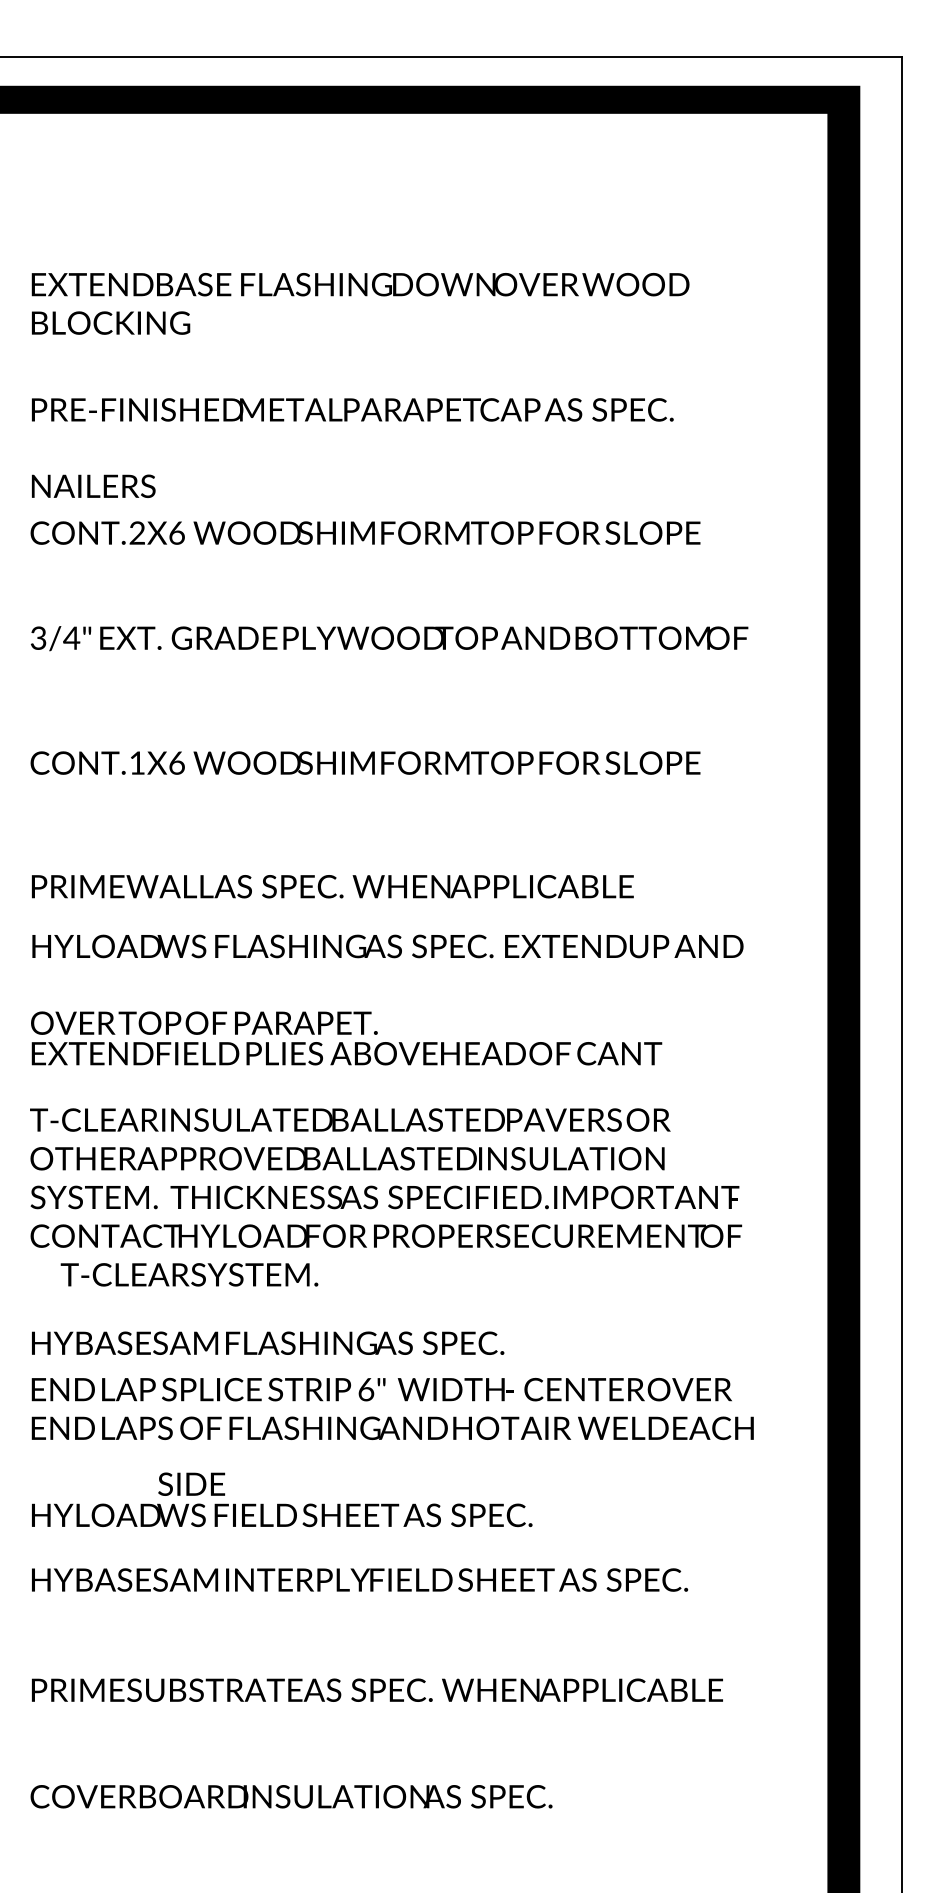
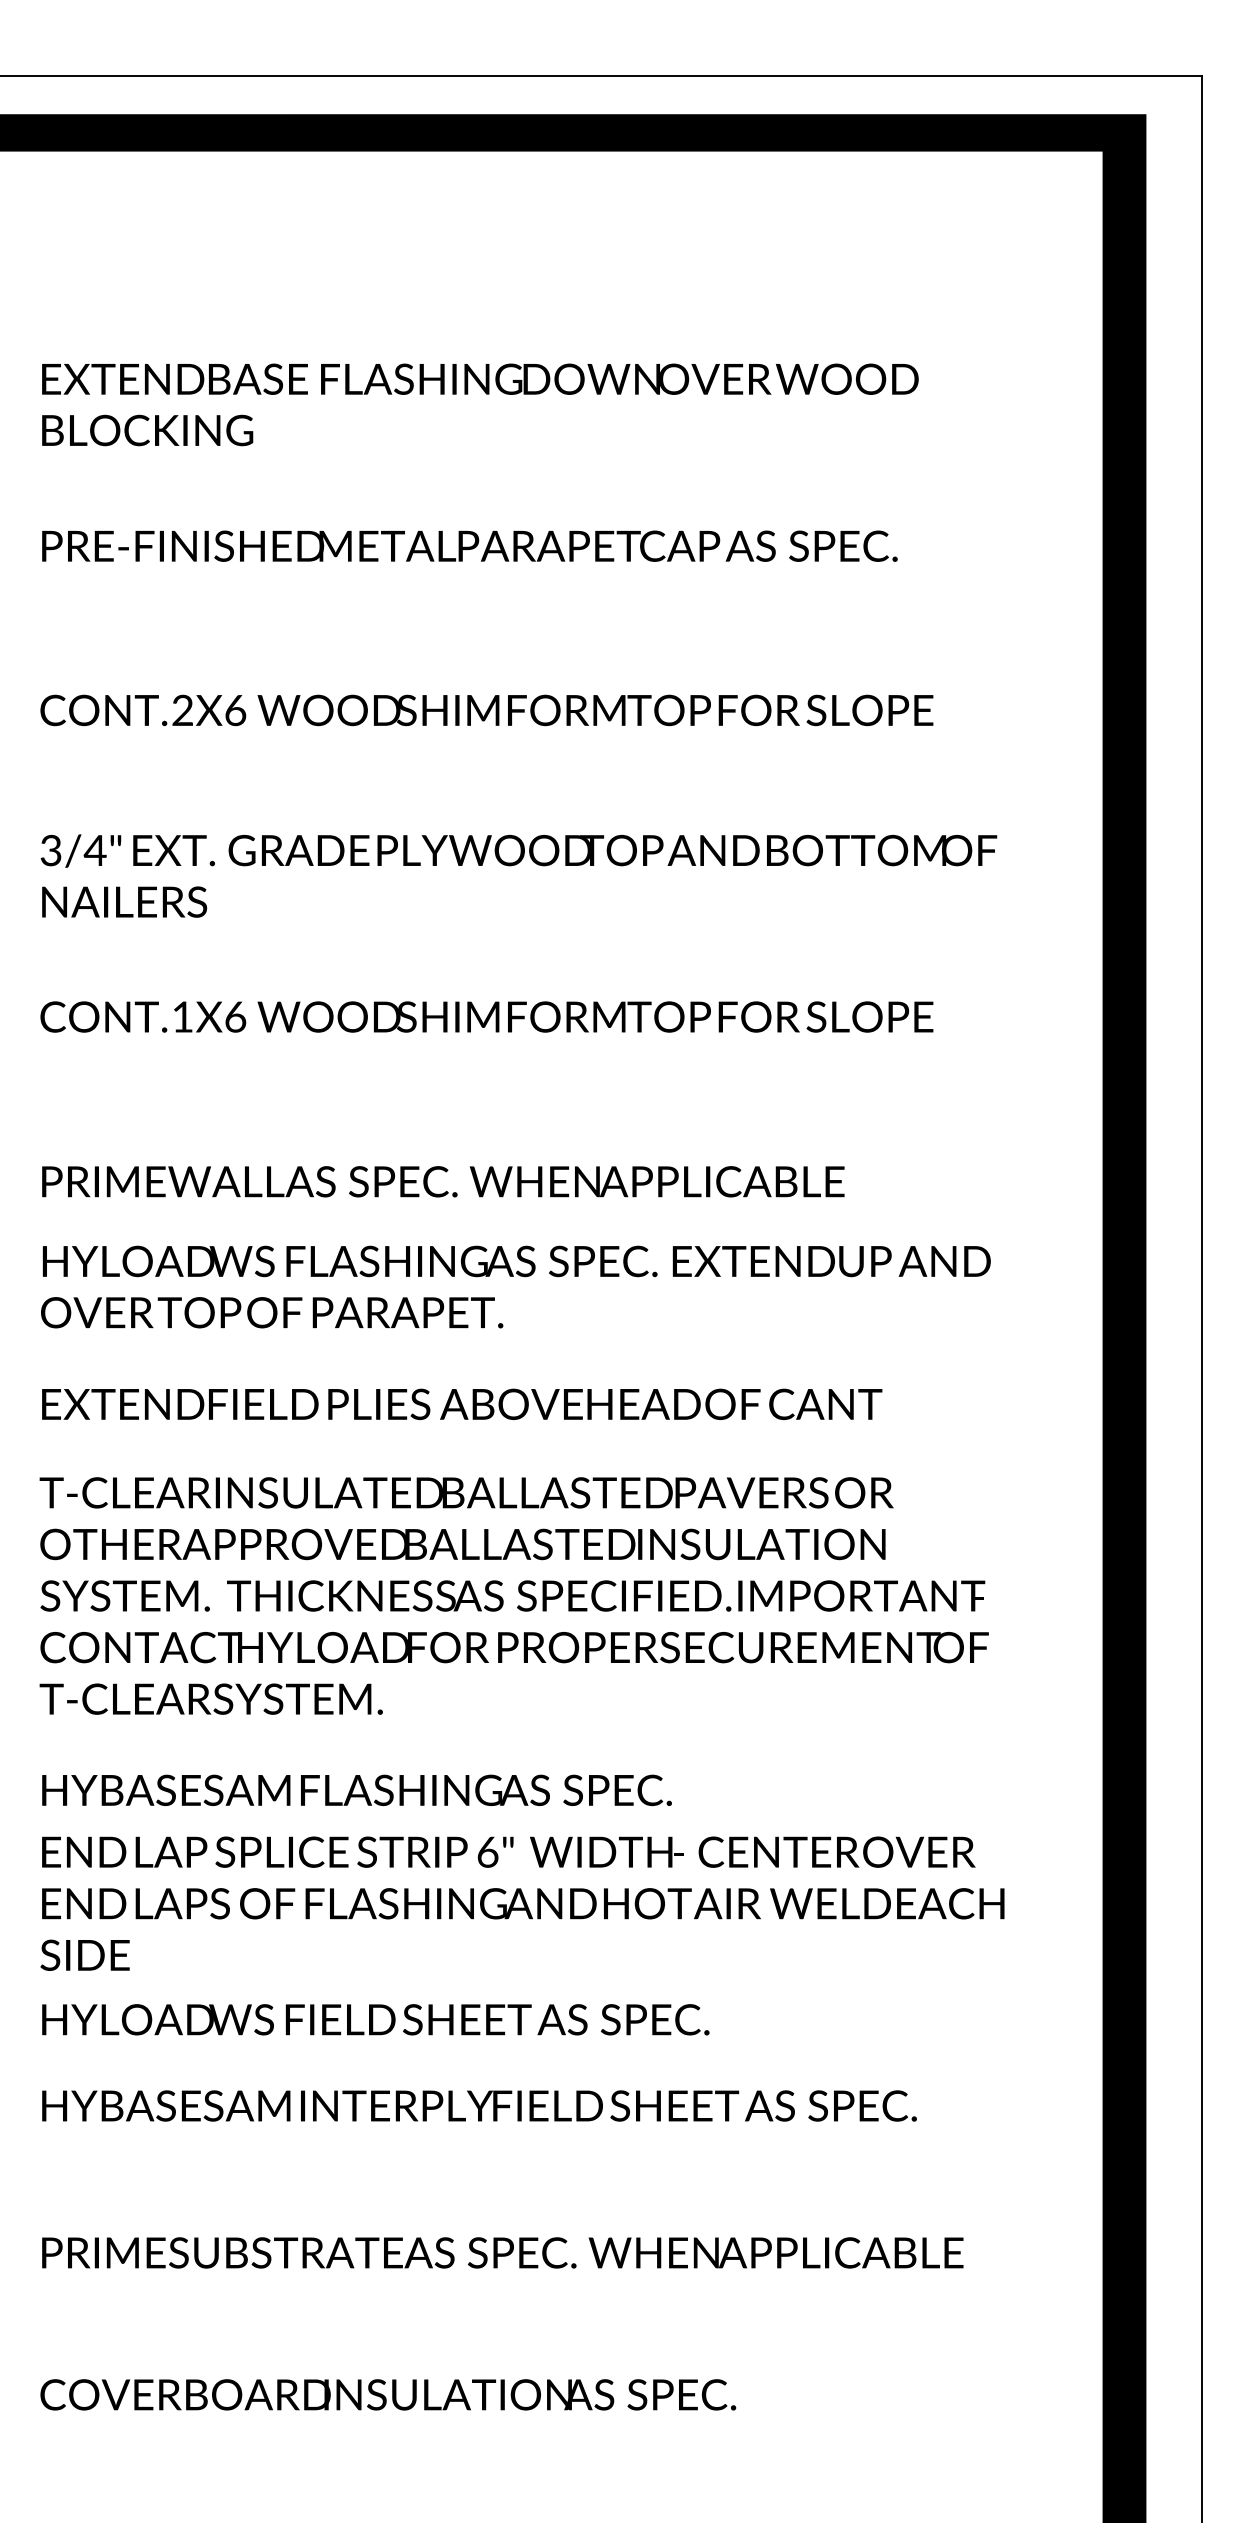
text: (93, 485) -> (124, 901), moved
text: (204, 1023) -> (272, 1312), moved
text: (188, 1274) -> (210, 1698), moved
text: (191, 1483) -> (84, 1954), moved

